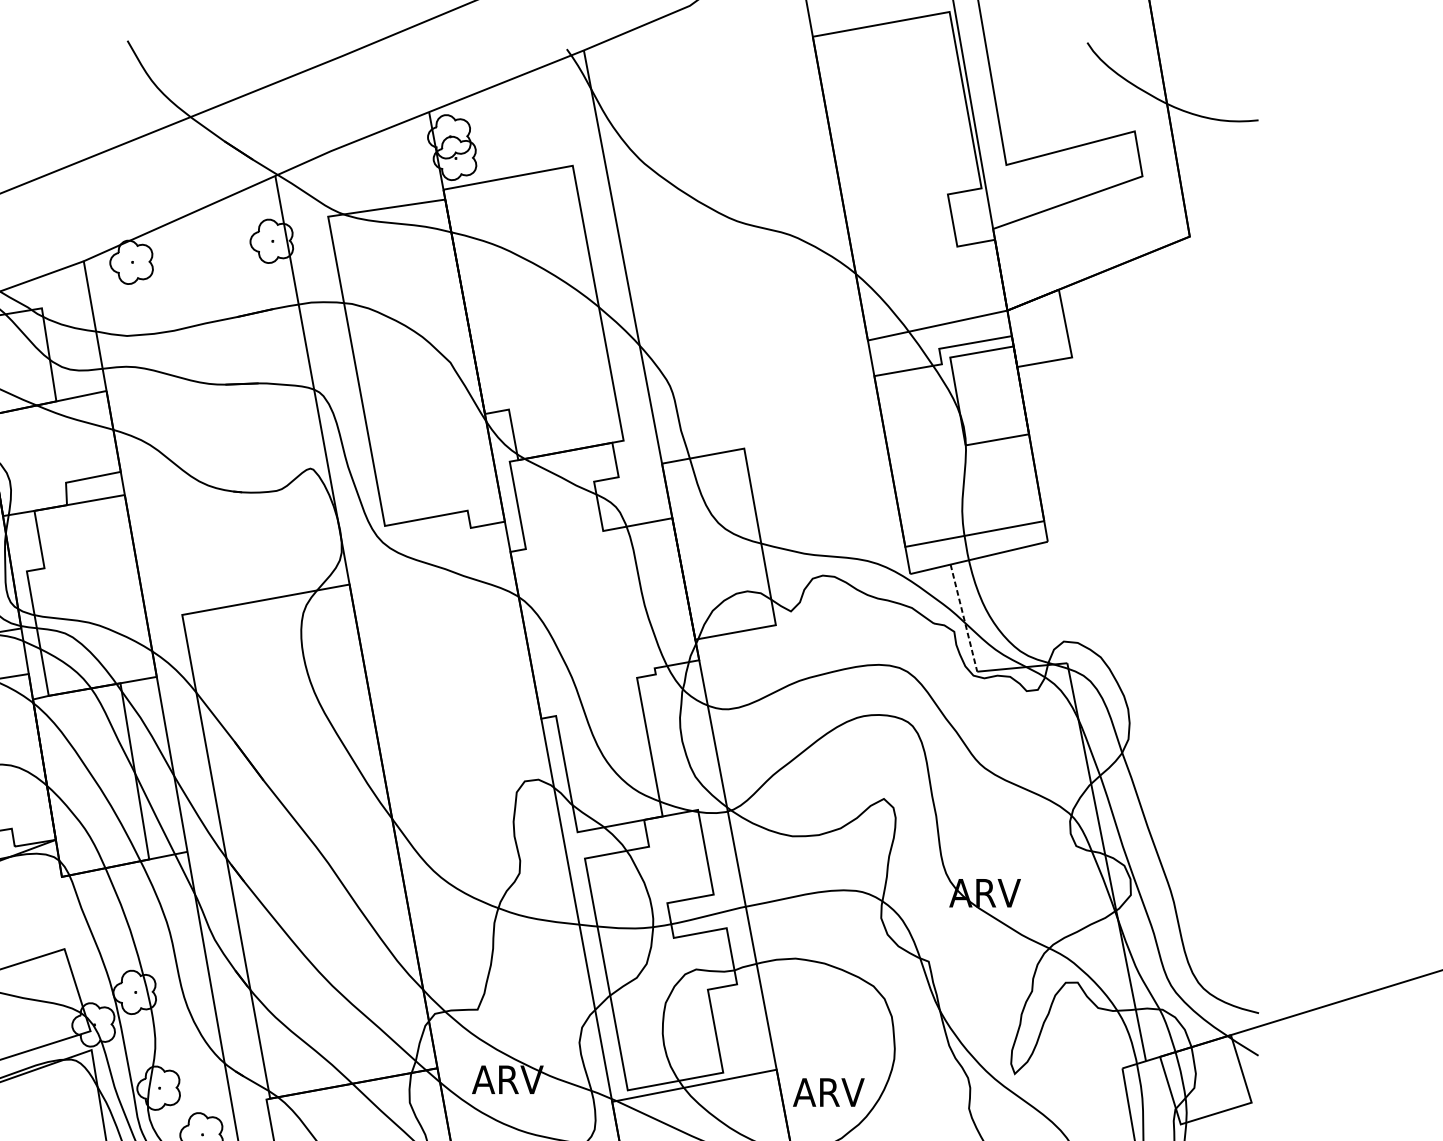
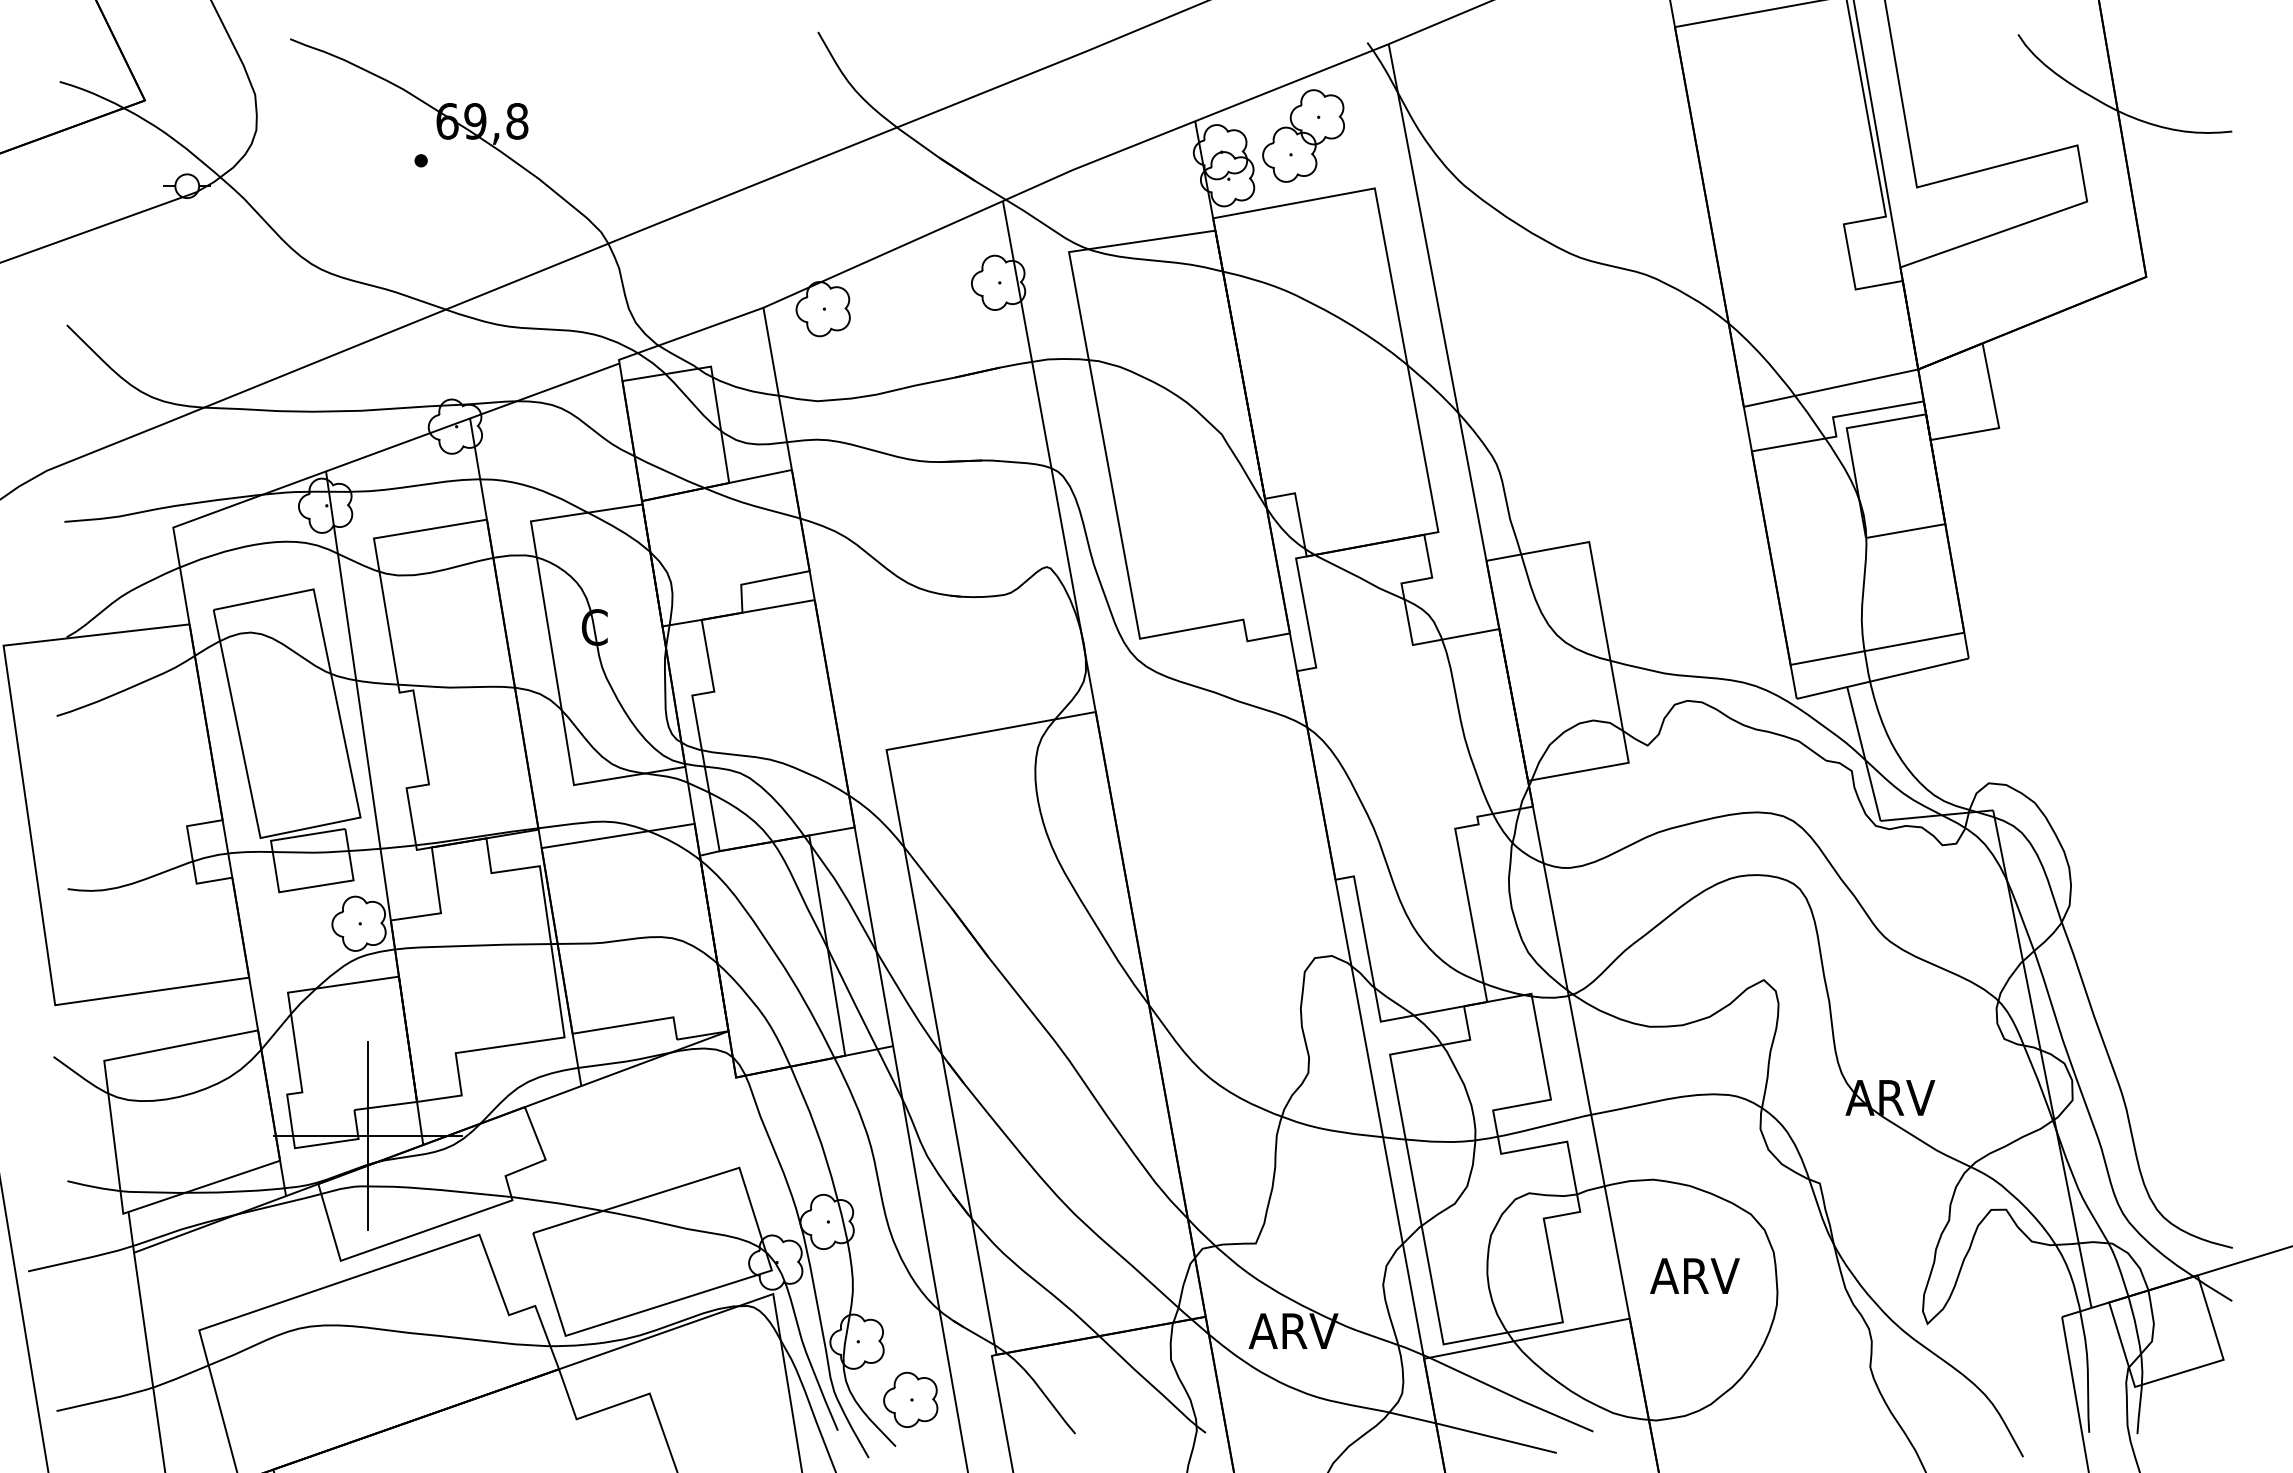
part: (515, 123) -> (1303, 135), added
line: (964, 618) -> (1864, 754), dashed -> solid
text: (828, 1092) -> (1694, 1275), moved

